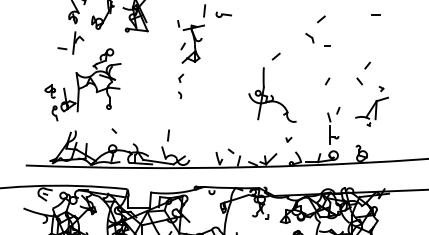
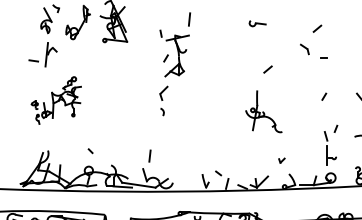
part: (223, 14) -> (257, 23), moved
part: (181, 77) -> (164, 92), size x1.6
part: (82, 84) -> (55, 100), size x0.6
part: (272, 94) -> (263, 111), size x0.7

